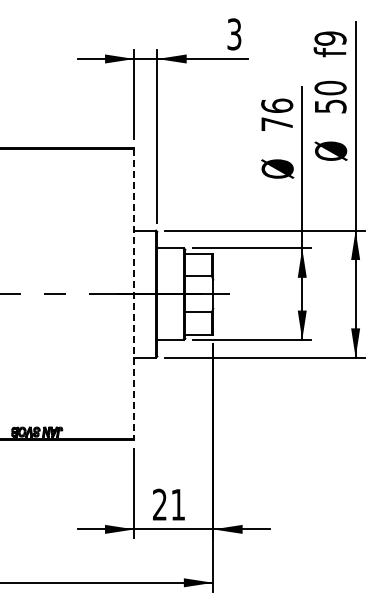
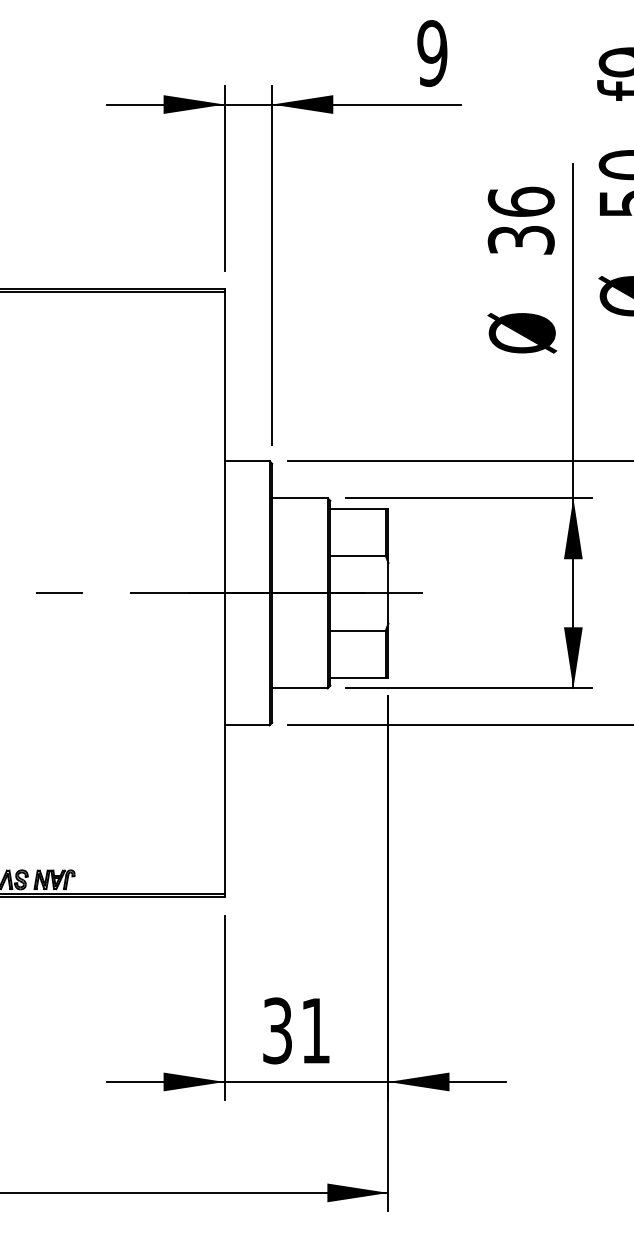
text: (234, 34) -> (432, 53), 3 -> 9
text: (277, 124) -> (521, 240), 76 -> 36
line: (134, 294) -> (224, 593), dashed -> solid
text: (159, 504) -> (276, 1030), 21 -> 31

